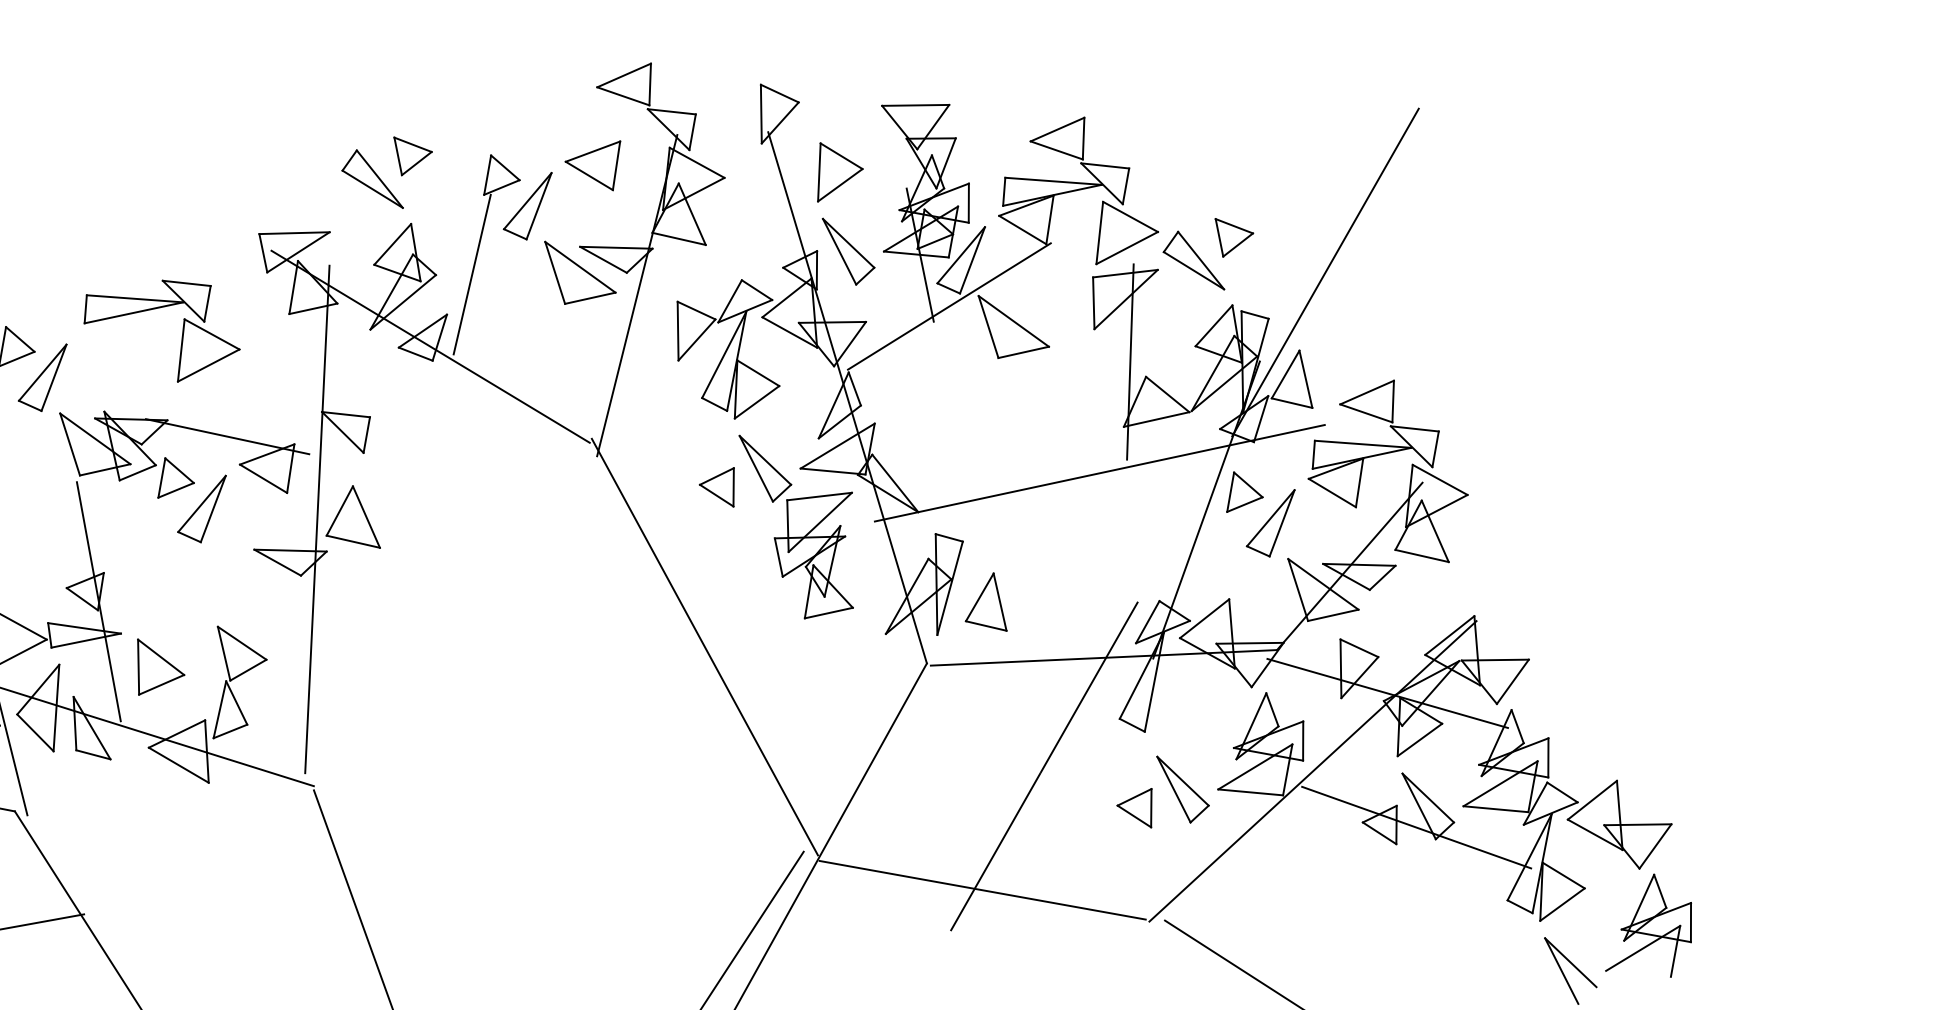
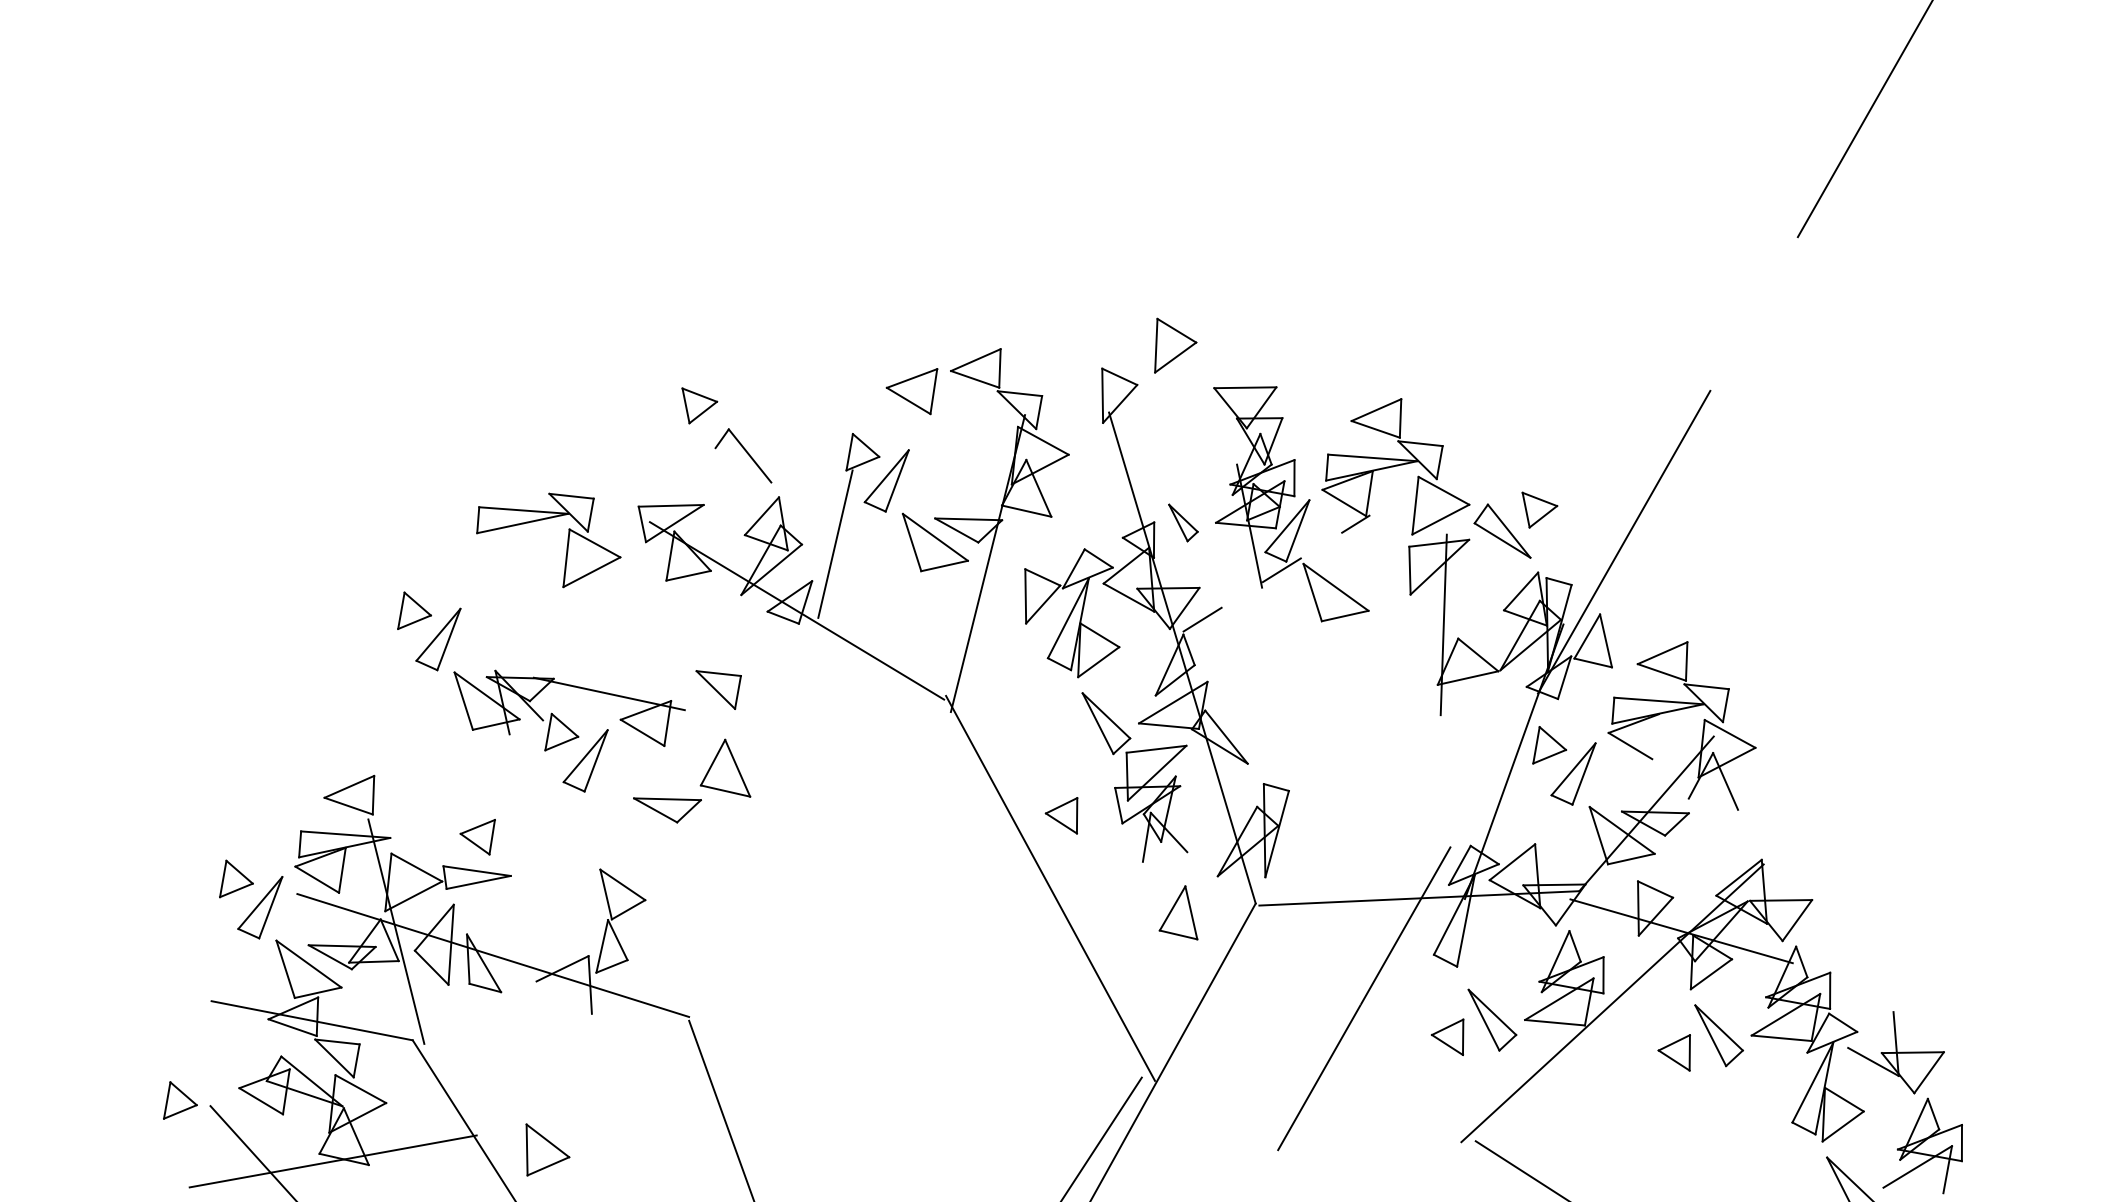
part: (412, 155) -> (699, 405), moved
part: (592, 165) -> (911, 391), moved
part: (840, 172) -> (1175, 345), moved
line: (372, 189) -> (743, 465), removed
part: (848, 251) -> (1183, 522), size x0.6
line: (949, 306) -> (1276, 573), solid -> dashed
part: (181, 337) -> (566, 546), moved
line: (137, 472) -> (526, 727), removed
line: (1099, 472) -> (1415, 727), removed
line: (1359, 482) -> (1655, 736), removed
part: (716, 487) -> (1061, 815), moved
line: (317, 518) -> (692, 769), removed
line: (1422, 555) -> (1713, 803), removed
line: (99, 601) -> (490, 846), removed
part: (986, 601) -> (1178, 912), moved
line: (828, 612) -> (1164, 856), removed
part: (160, 666) -> (547, 1149), moved
line: (177, 765) -> (563, 997), removed
line: (1592, 799) -> (1870, 1029), removed
line: (1416, 826) -> (1708, 1054), removed
line: (982, 890) -> (1307, 1113), removed

